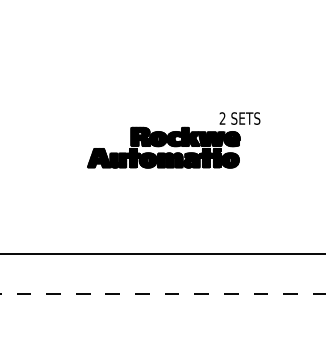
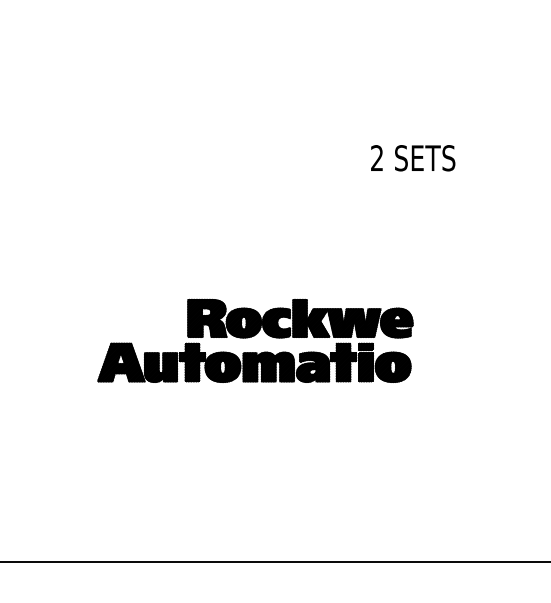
text: (239, 118) -> (412, 158), moved

